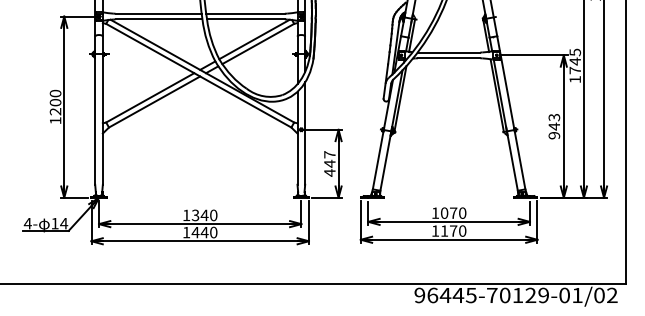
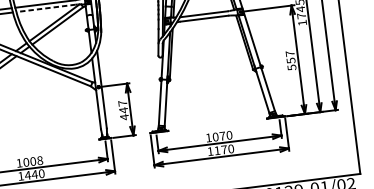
line: (245, 19) -> (45, 8), solid -> dashed
text: (554, 126) -> (291, 60), 943 -> 557
text: (204, 215) -> (33, 161), 1340 -> 1008

